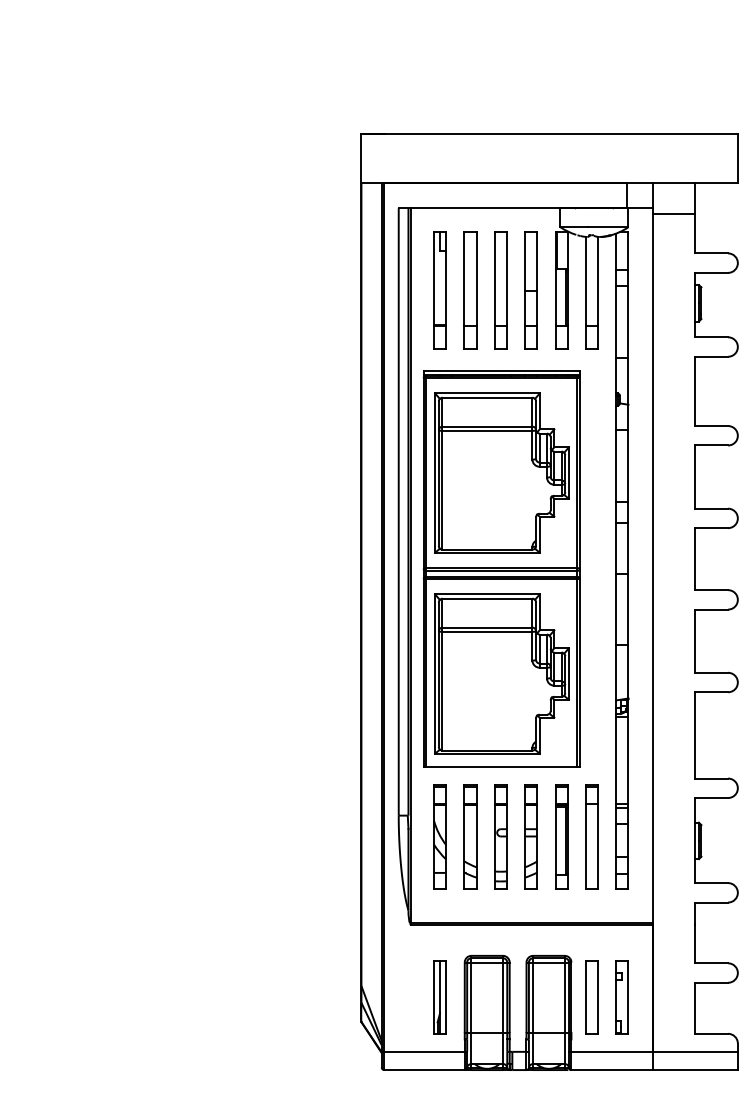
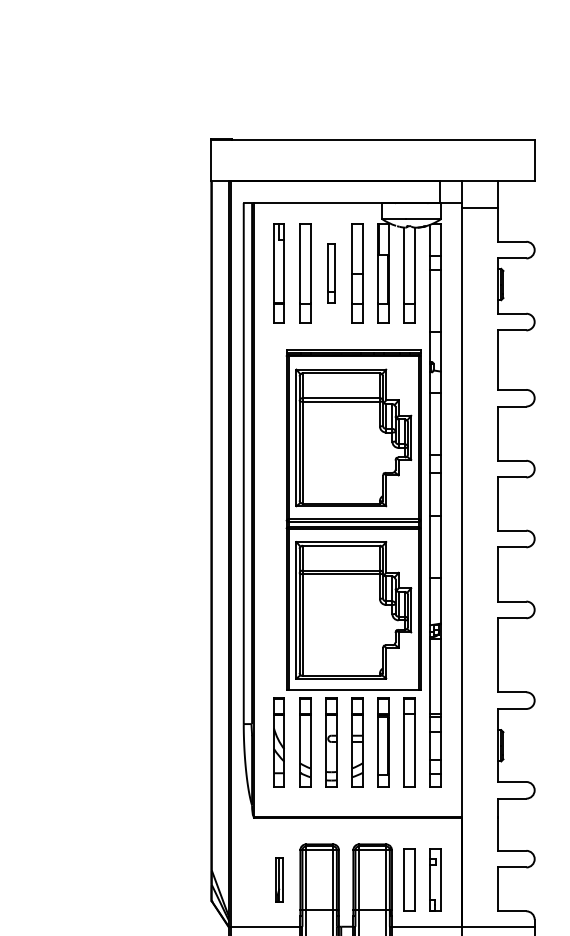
part: (500, 290) -> (331, 273), size x0.6
part: (501, 568) -> (353, 519), moved
part: (439, 997) -> (278, 880), size x0.7

